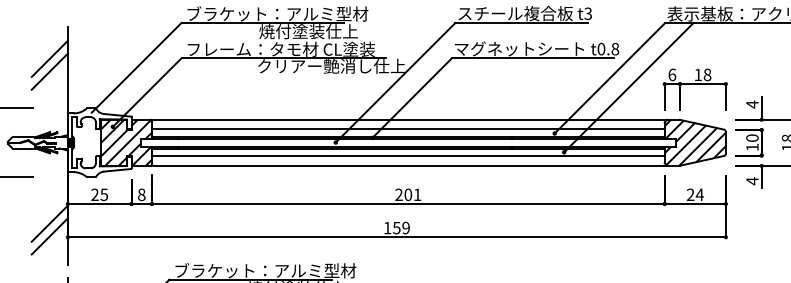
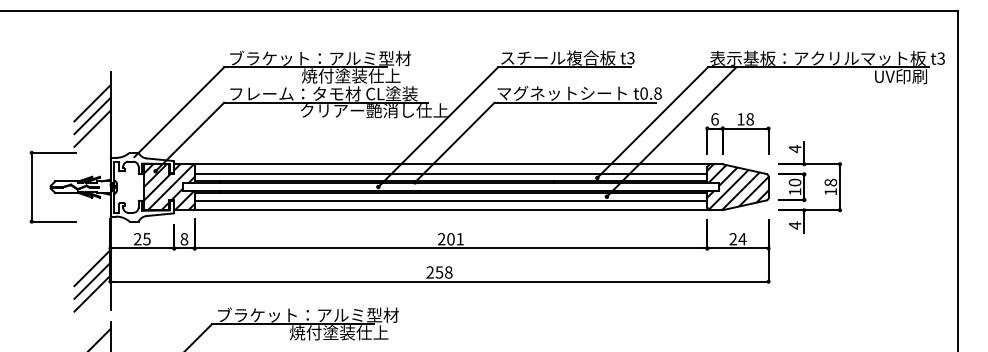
line: (49, 84) -> (92, 128), added
text: (396, 228) -> (439, 272), 159 -> 258
line: (49, 249) -> (92, 293), added

